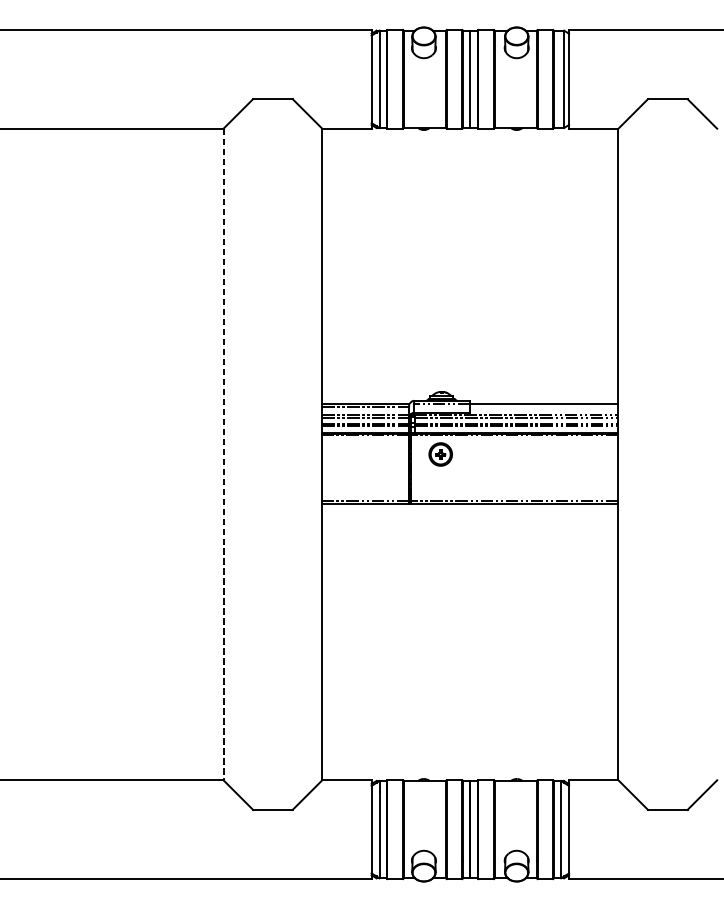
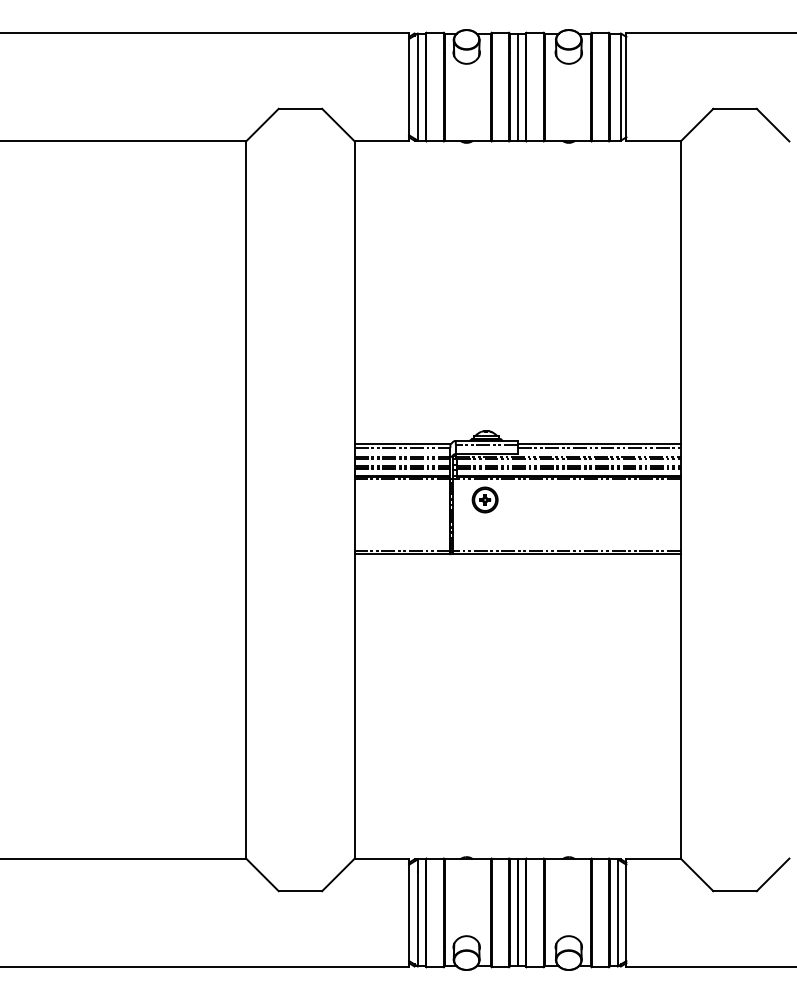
line: (543, 406) -> (598, 447), added
line: (223, 454) -> (246, 500), dashed -> solid

